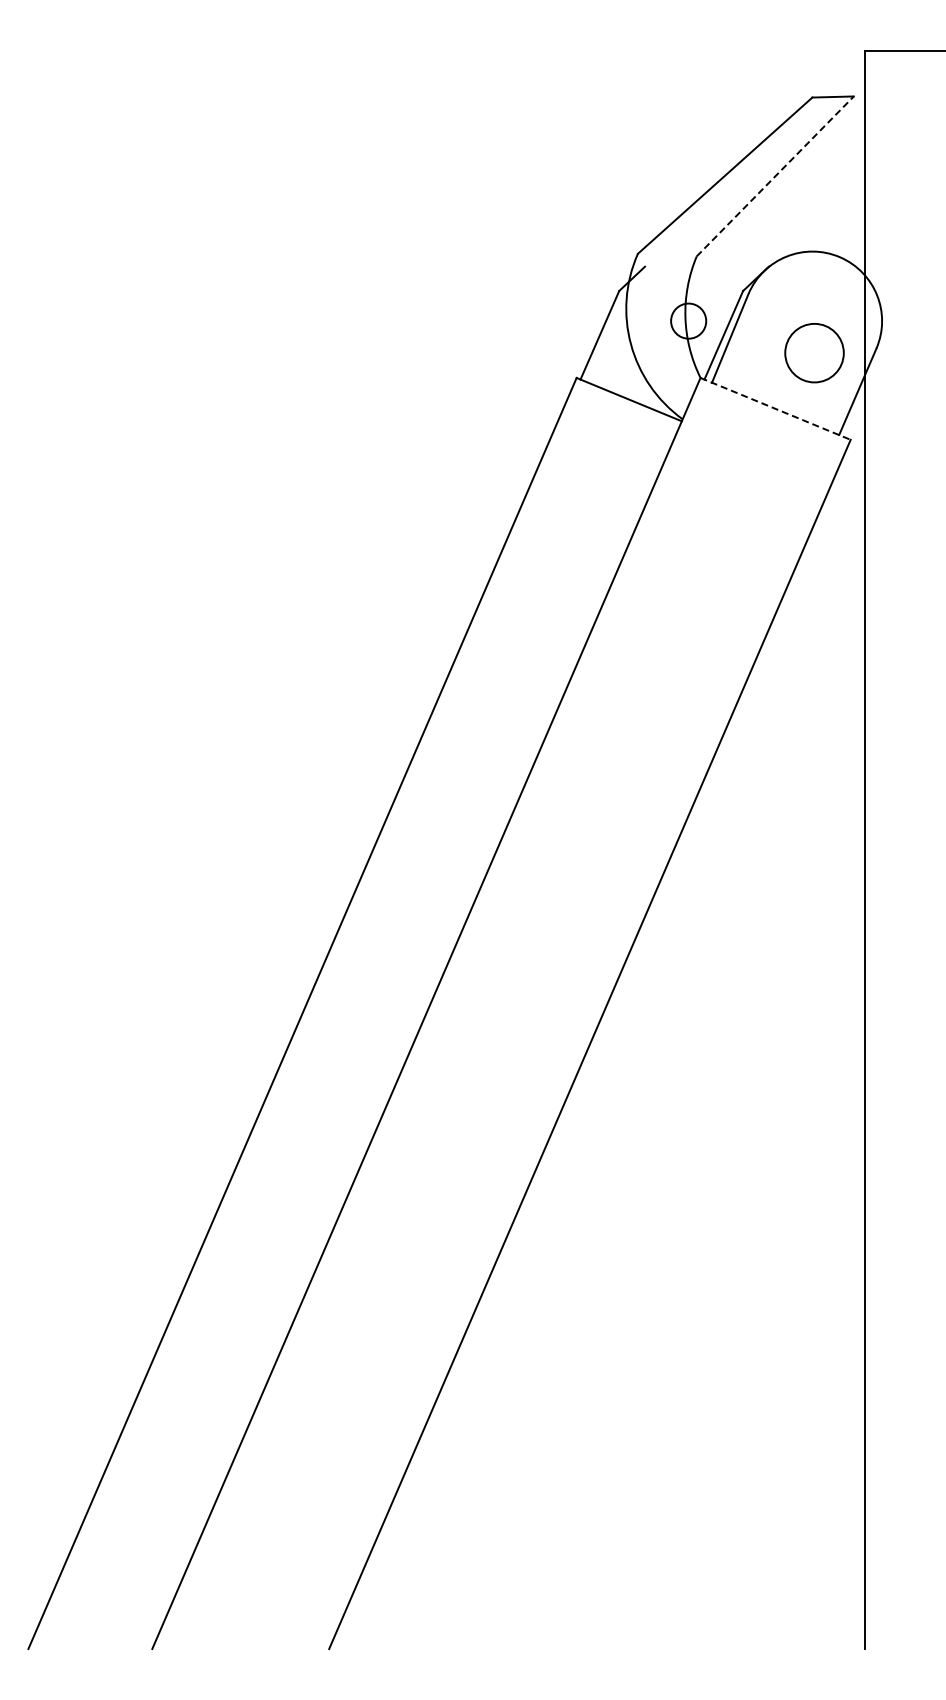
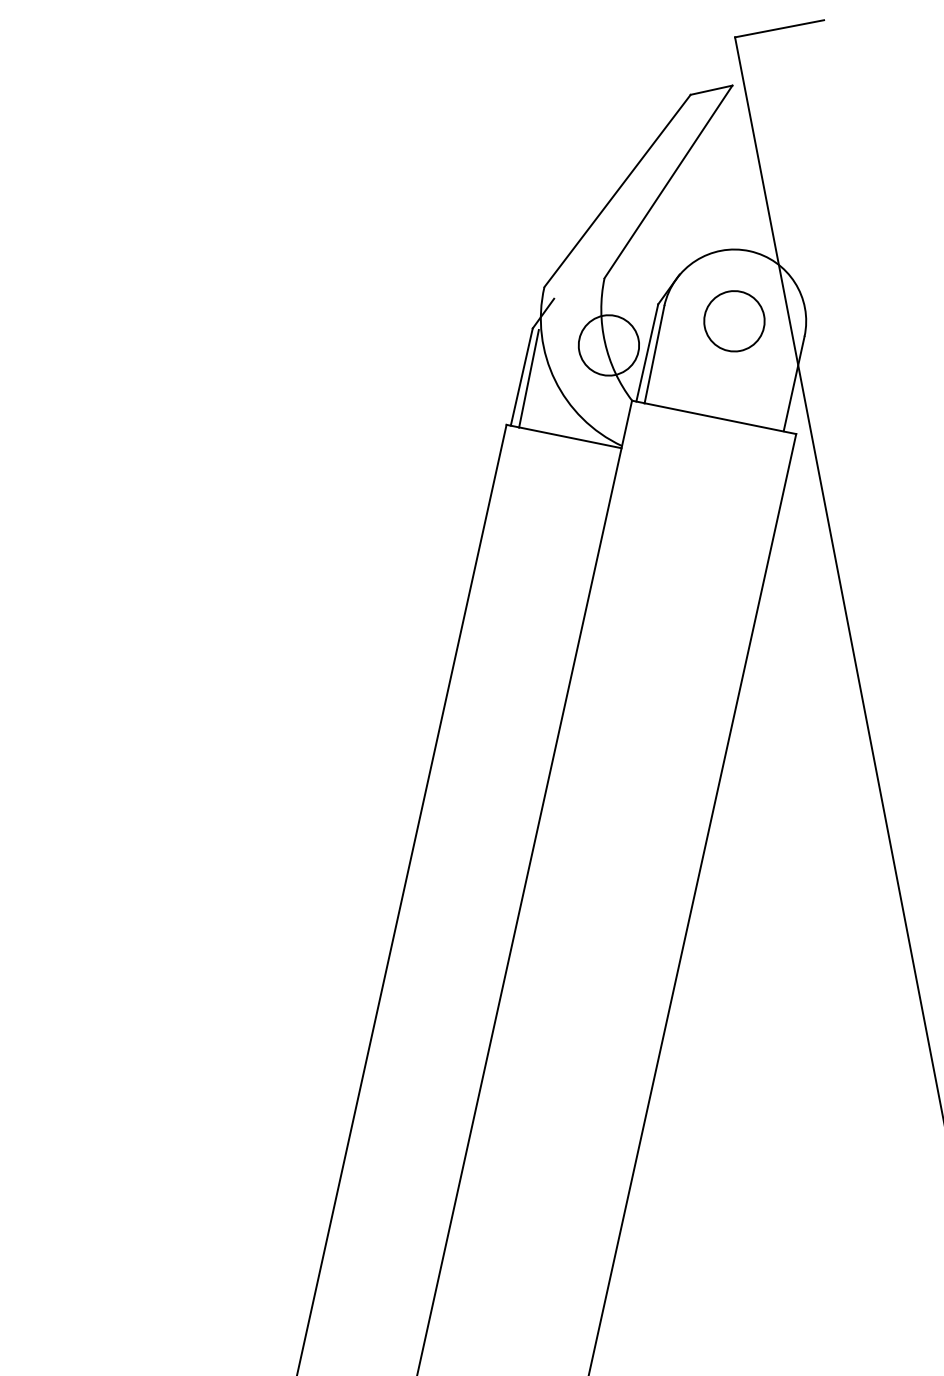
line: (775, 176) -> (668, 181), dashed -> solid
circle: (688, 320) -> (608, 344), size x1.67
line: (606, 337) -> (528, 378), added
circle: (814, 353) -> (734, 321), moved
line: (776, 409) -> (715, 417), dashed -> solid

